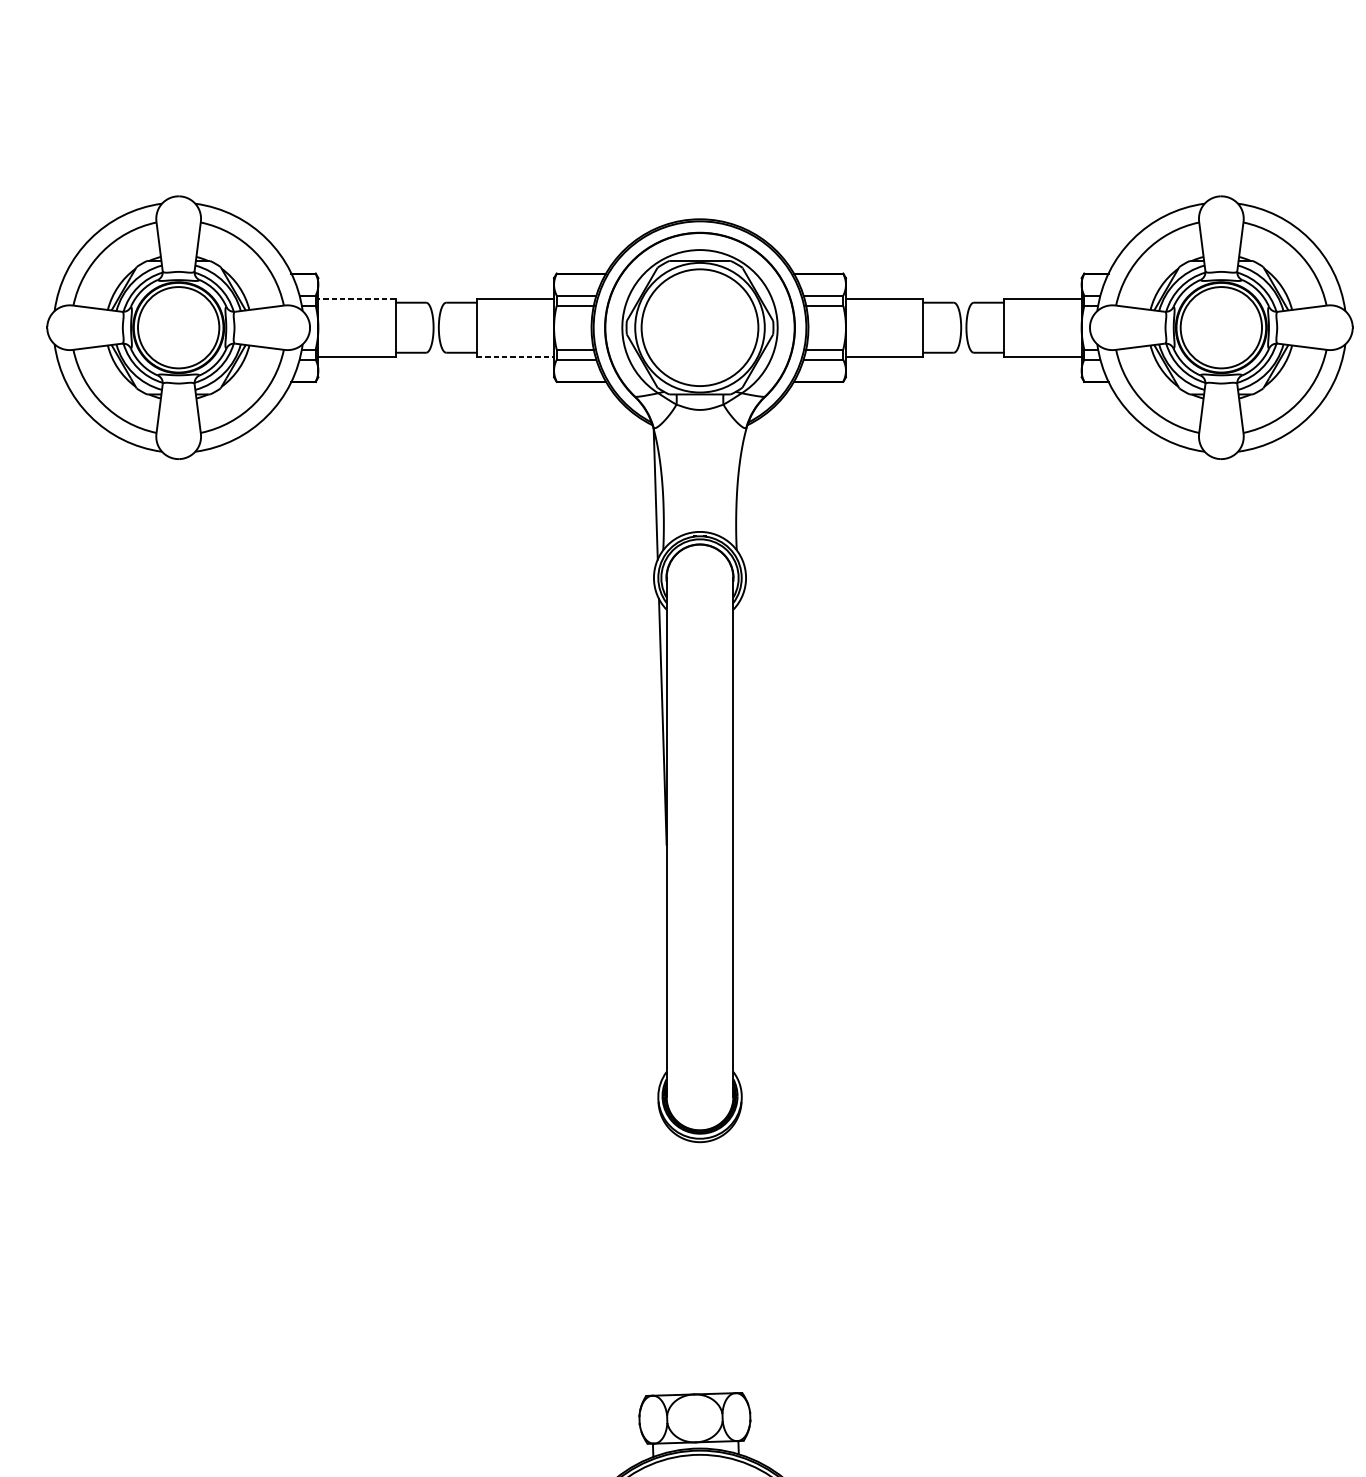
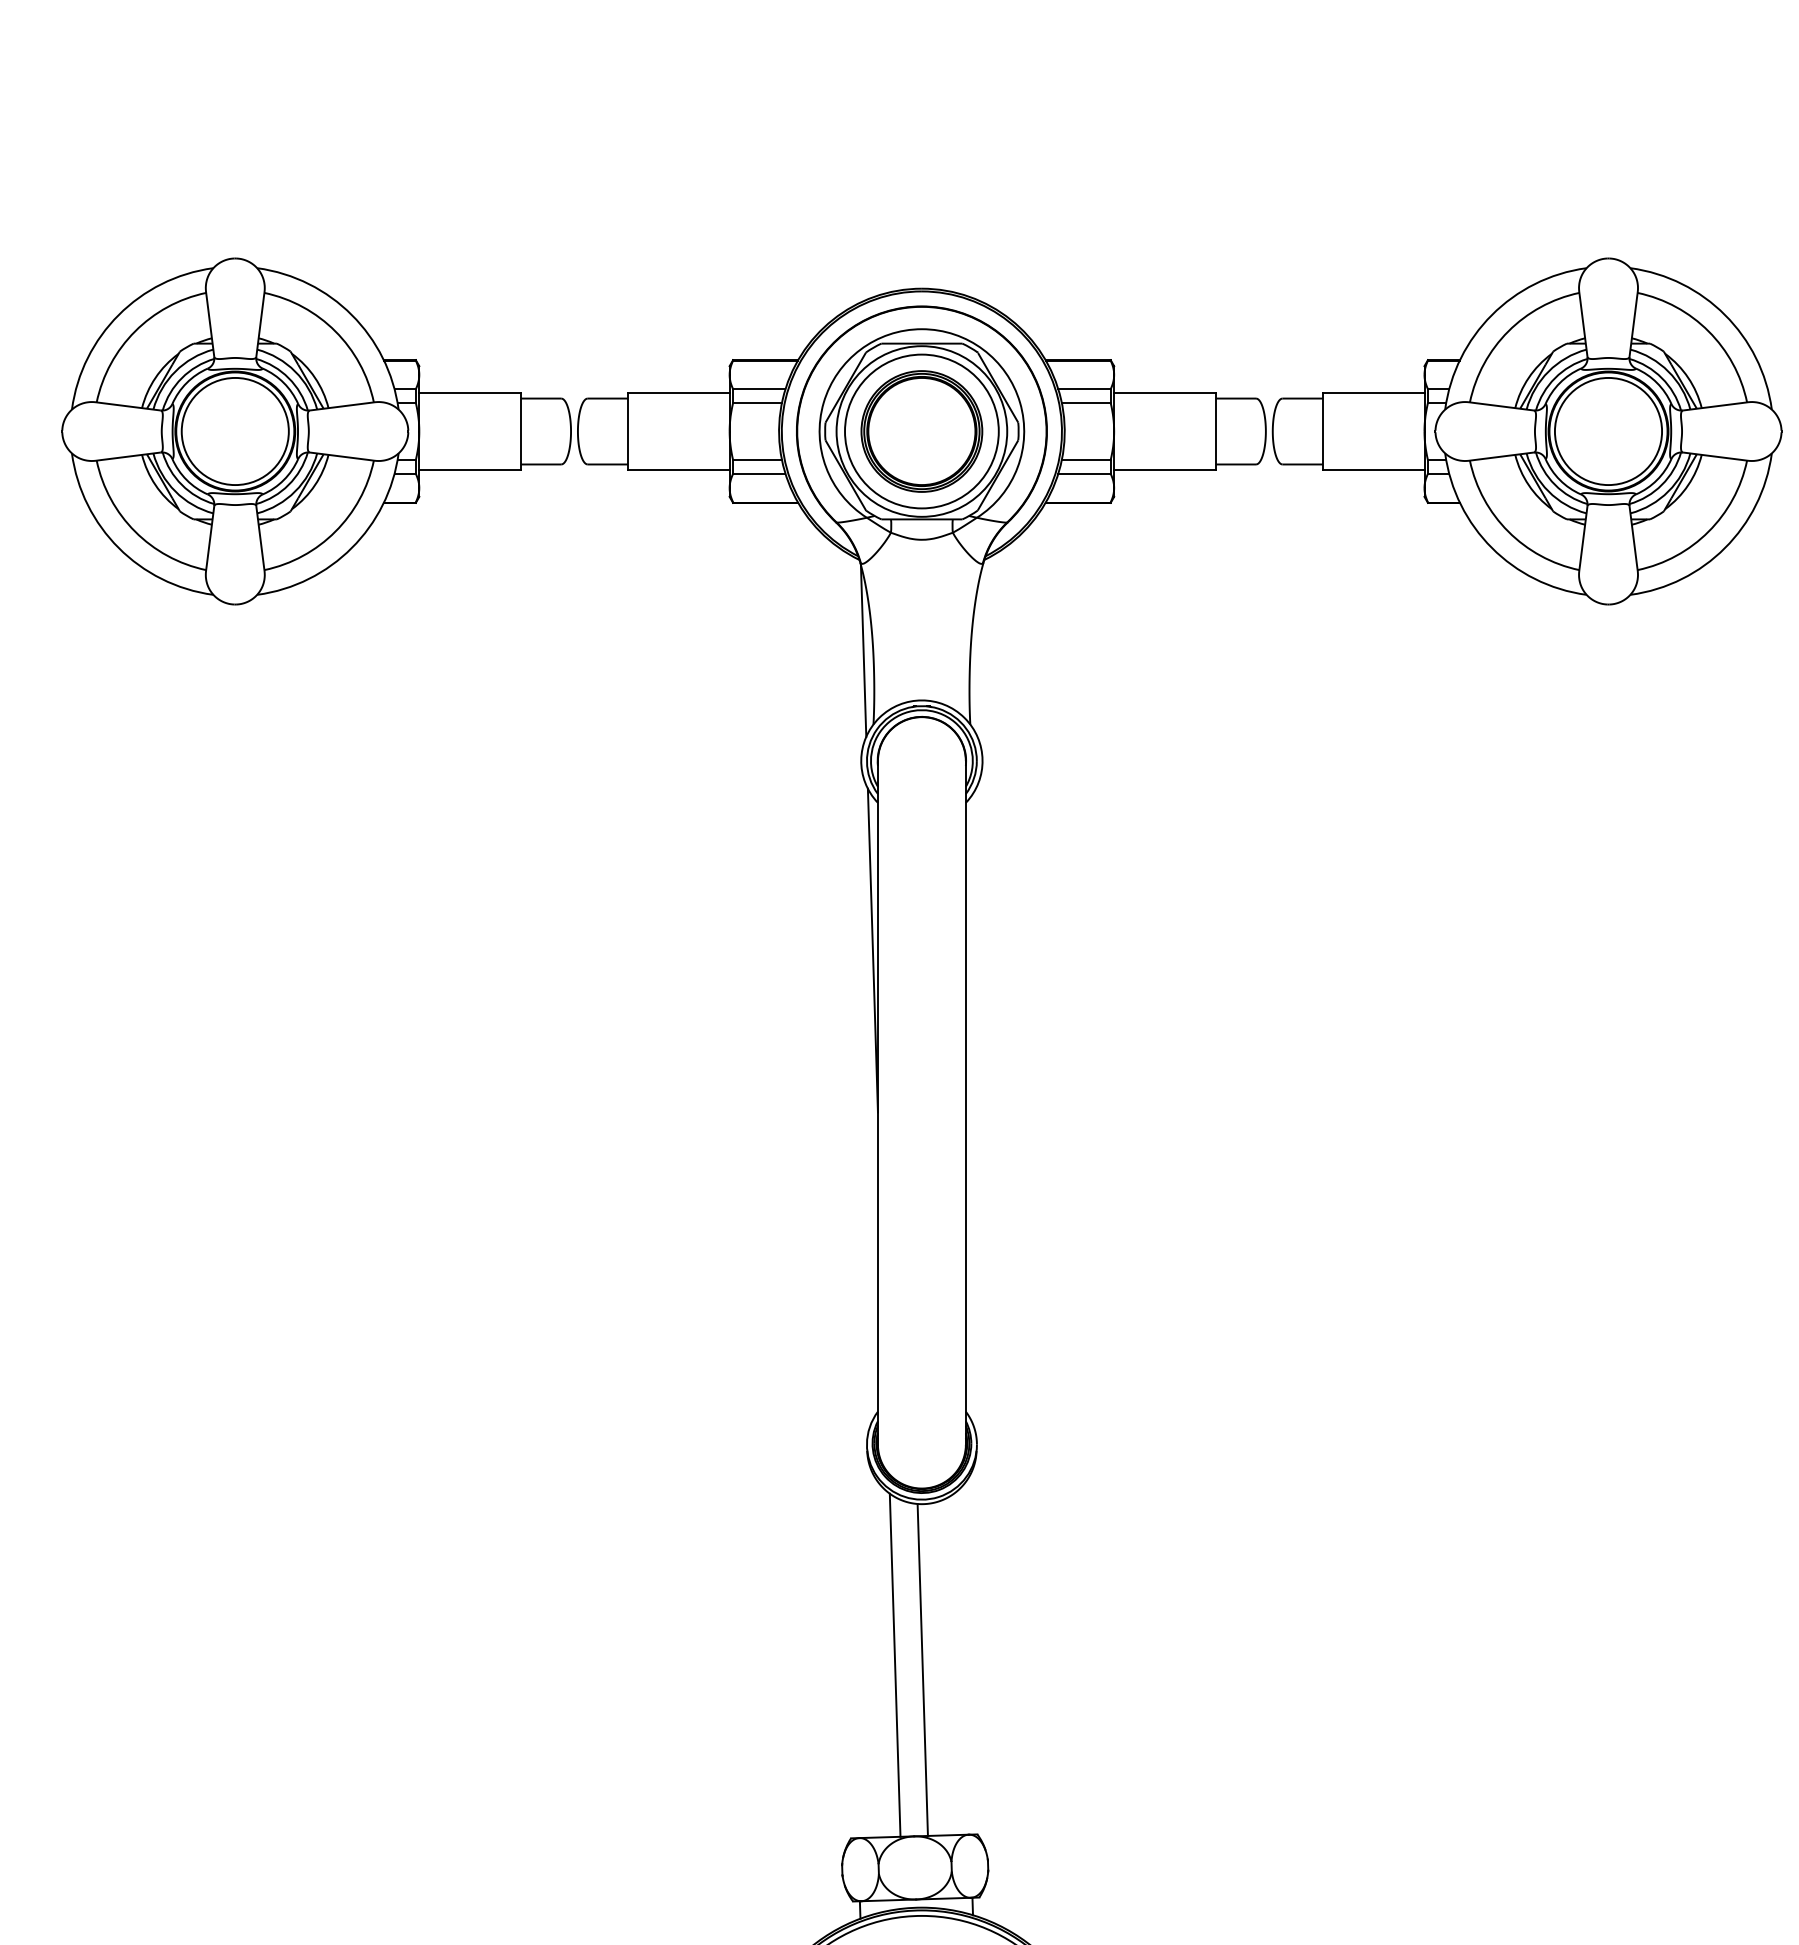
line: (357, 298) -> (470, 393), dashed -> solid
part: (699, 327) -> (921, 431), added
line: (515, 356) -> (678, 469), dashed -> solid
line: (679, 1263) -> (894, 1664), added
line: (700, 1267) -> (922, 1669), added

